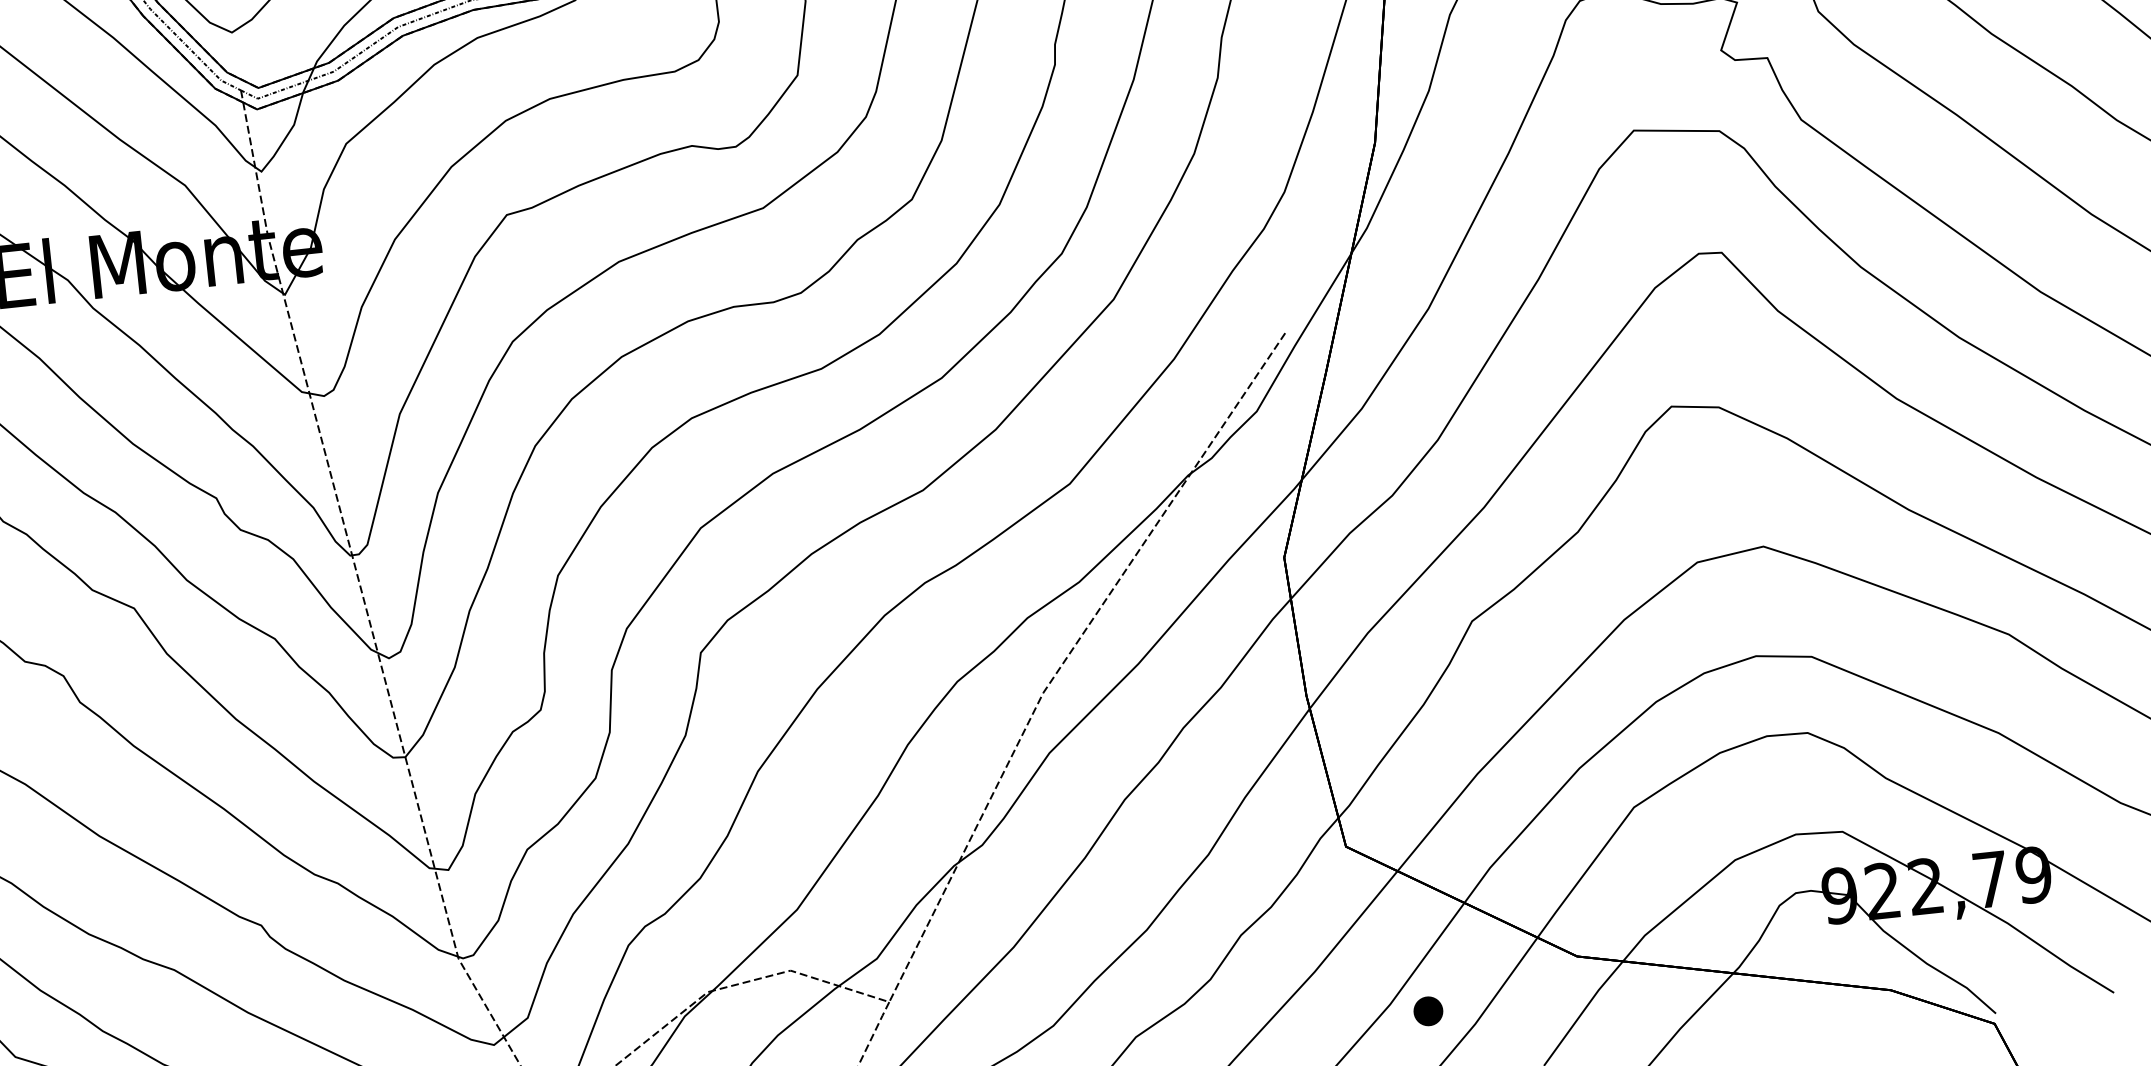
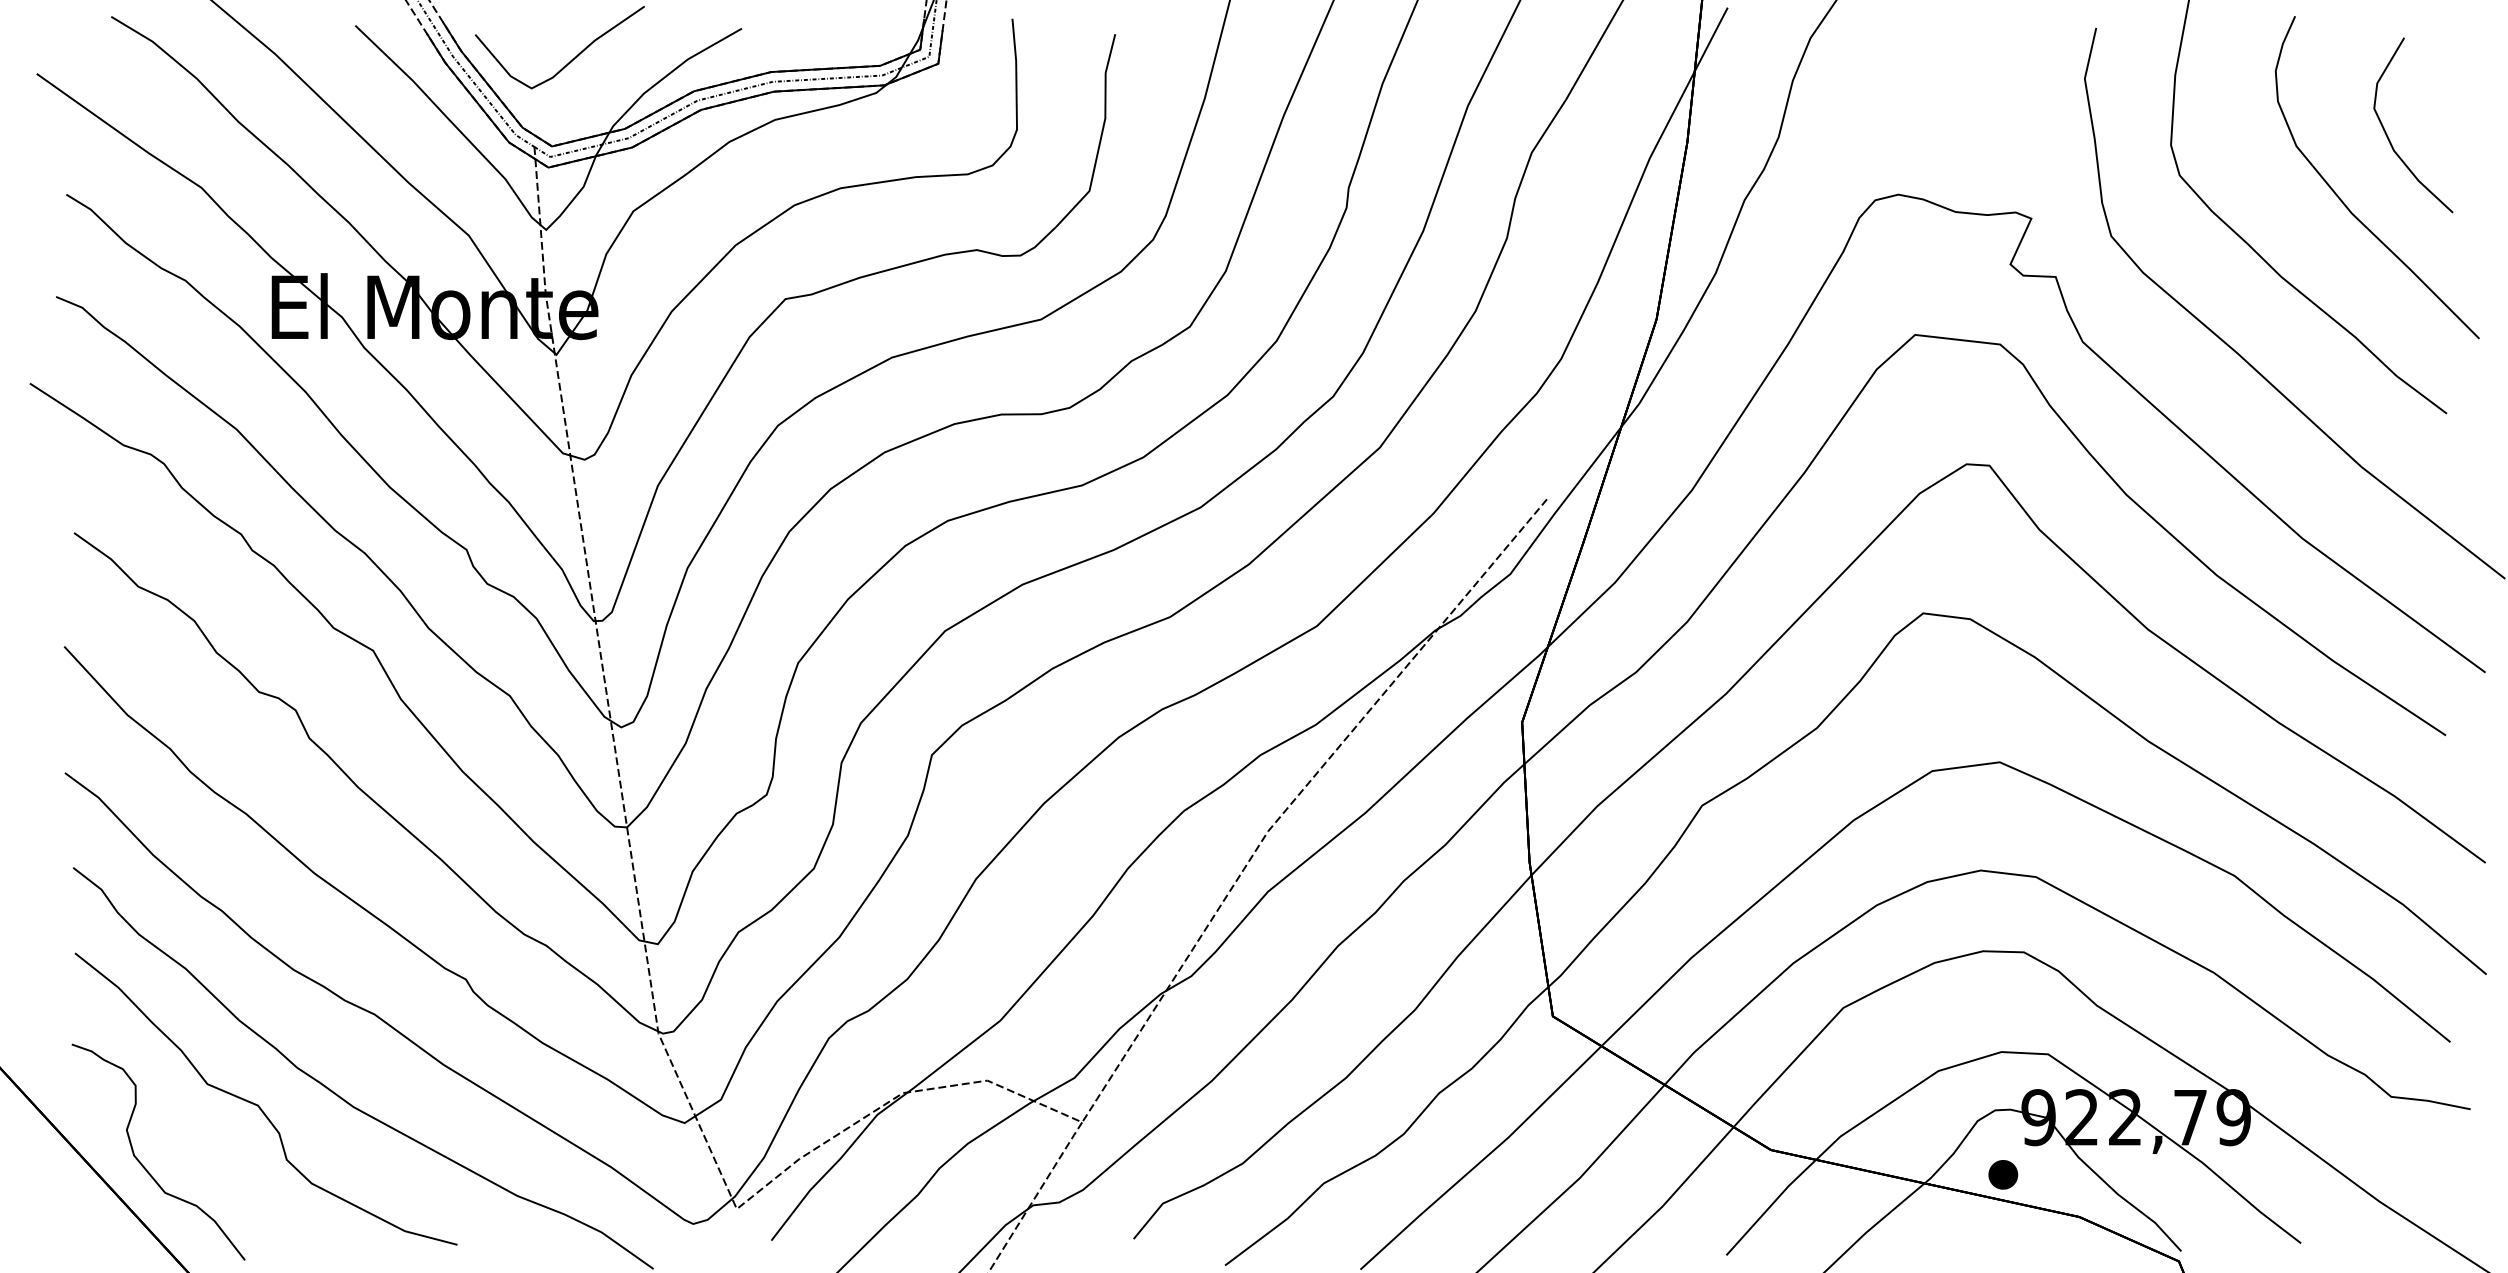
part: (1428, 1010) -> (2003, 1174), moved

